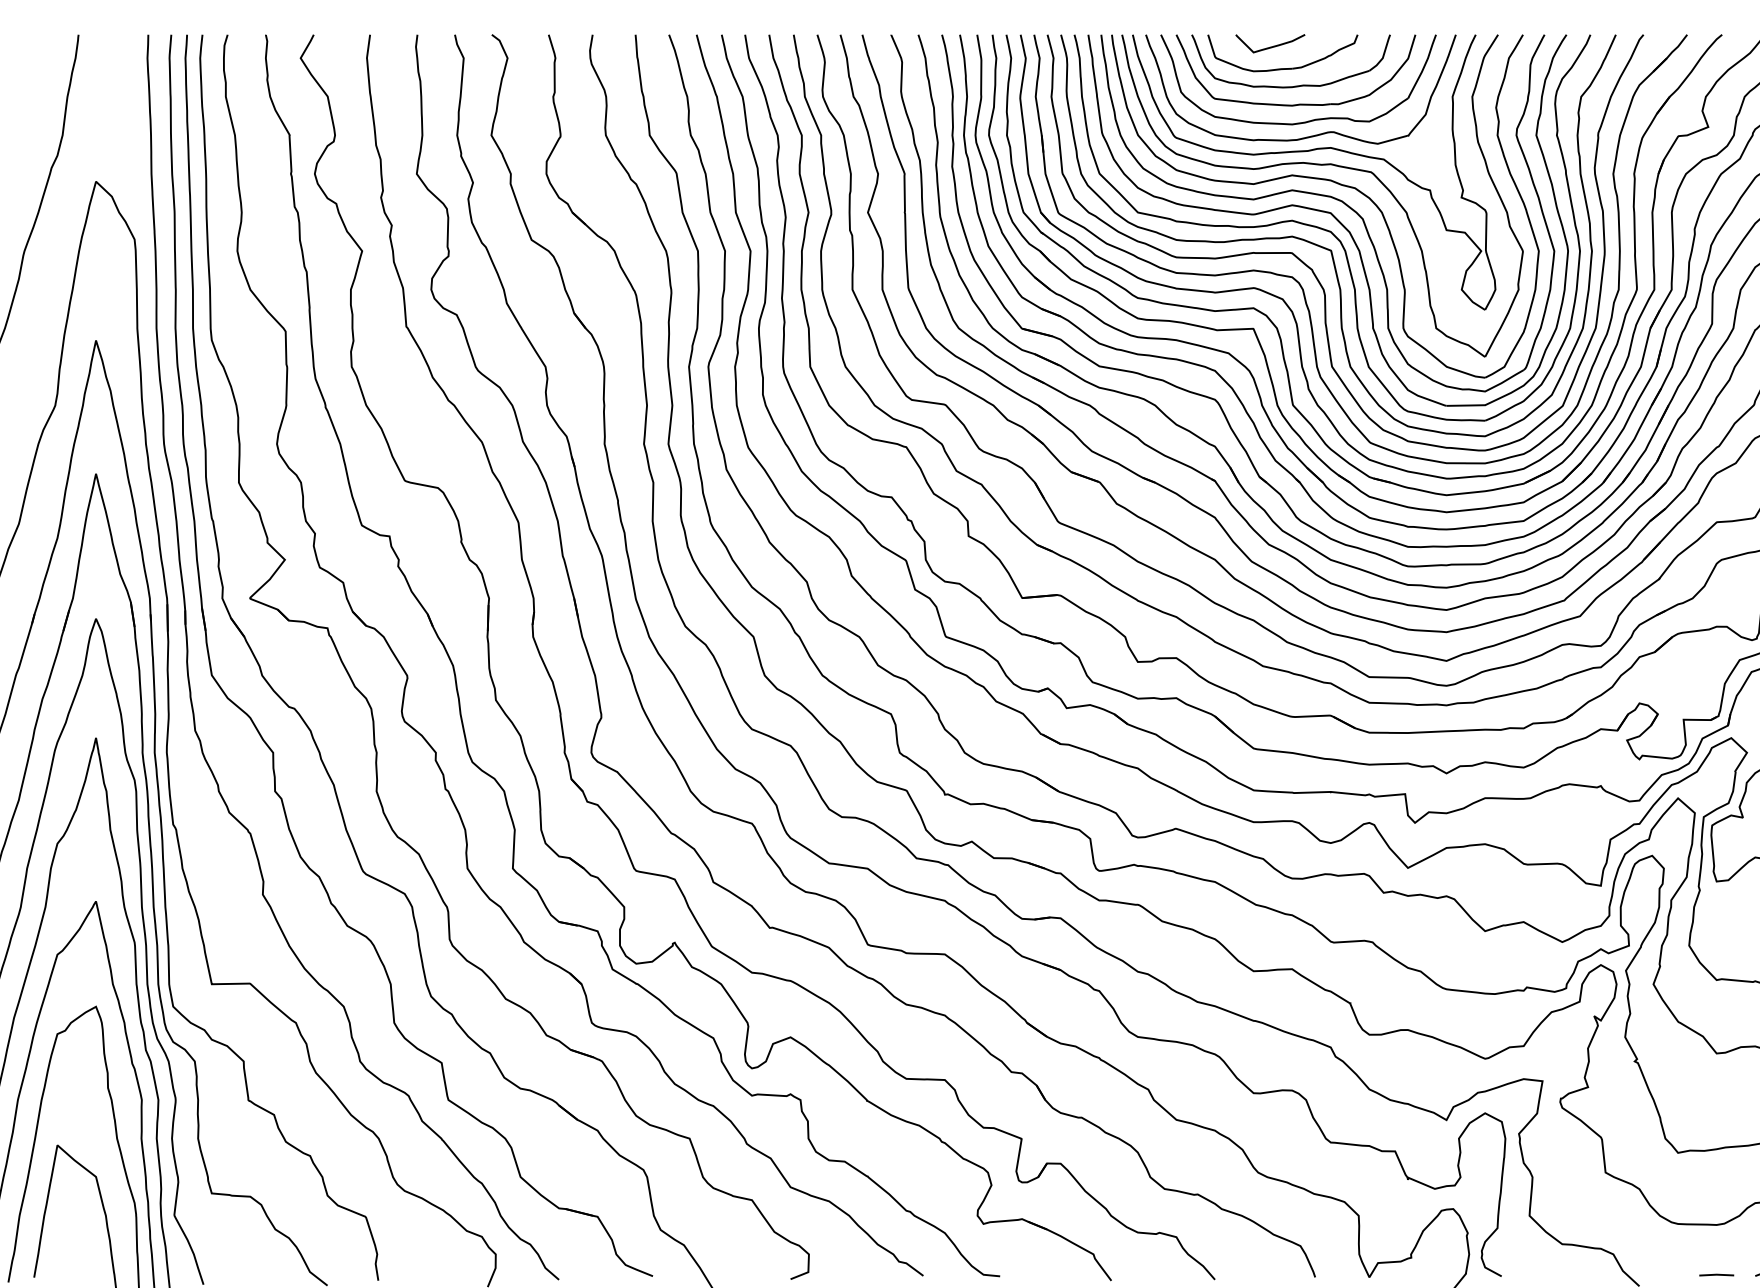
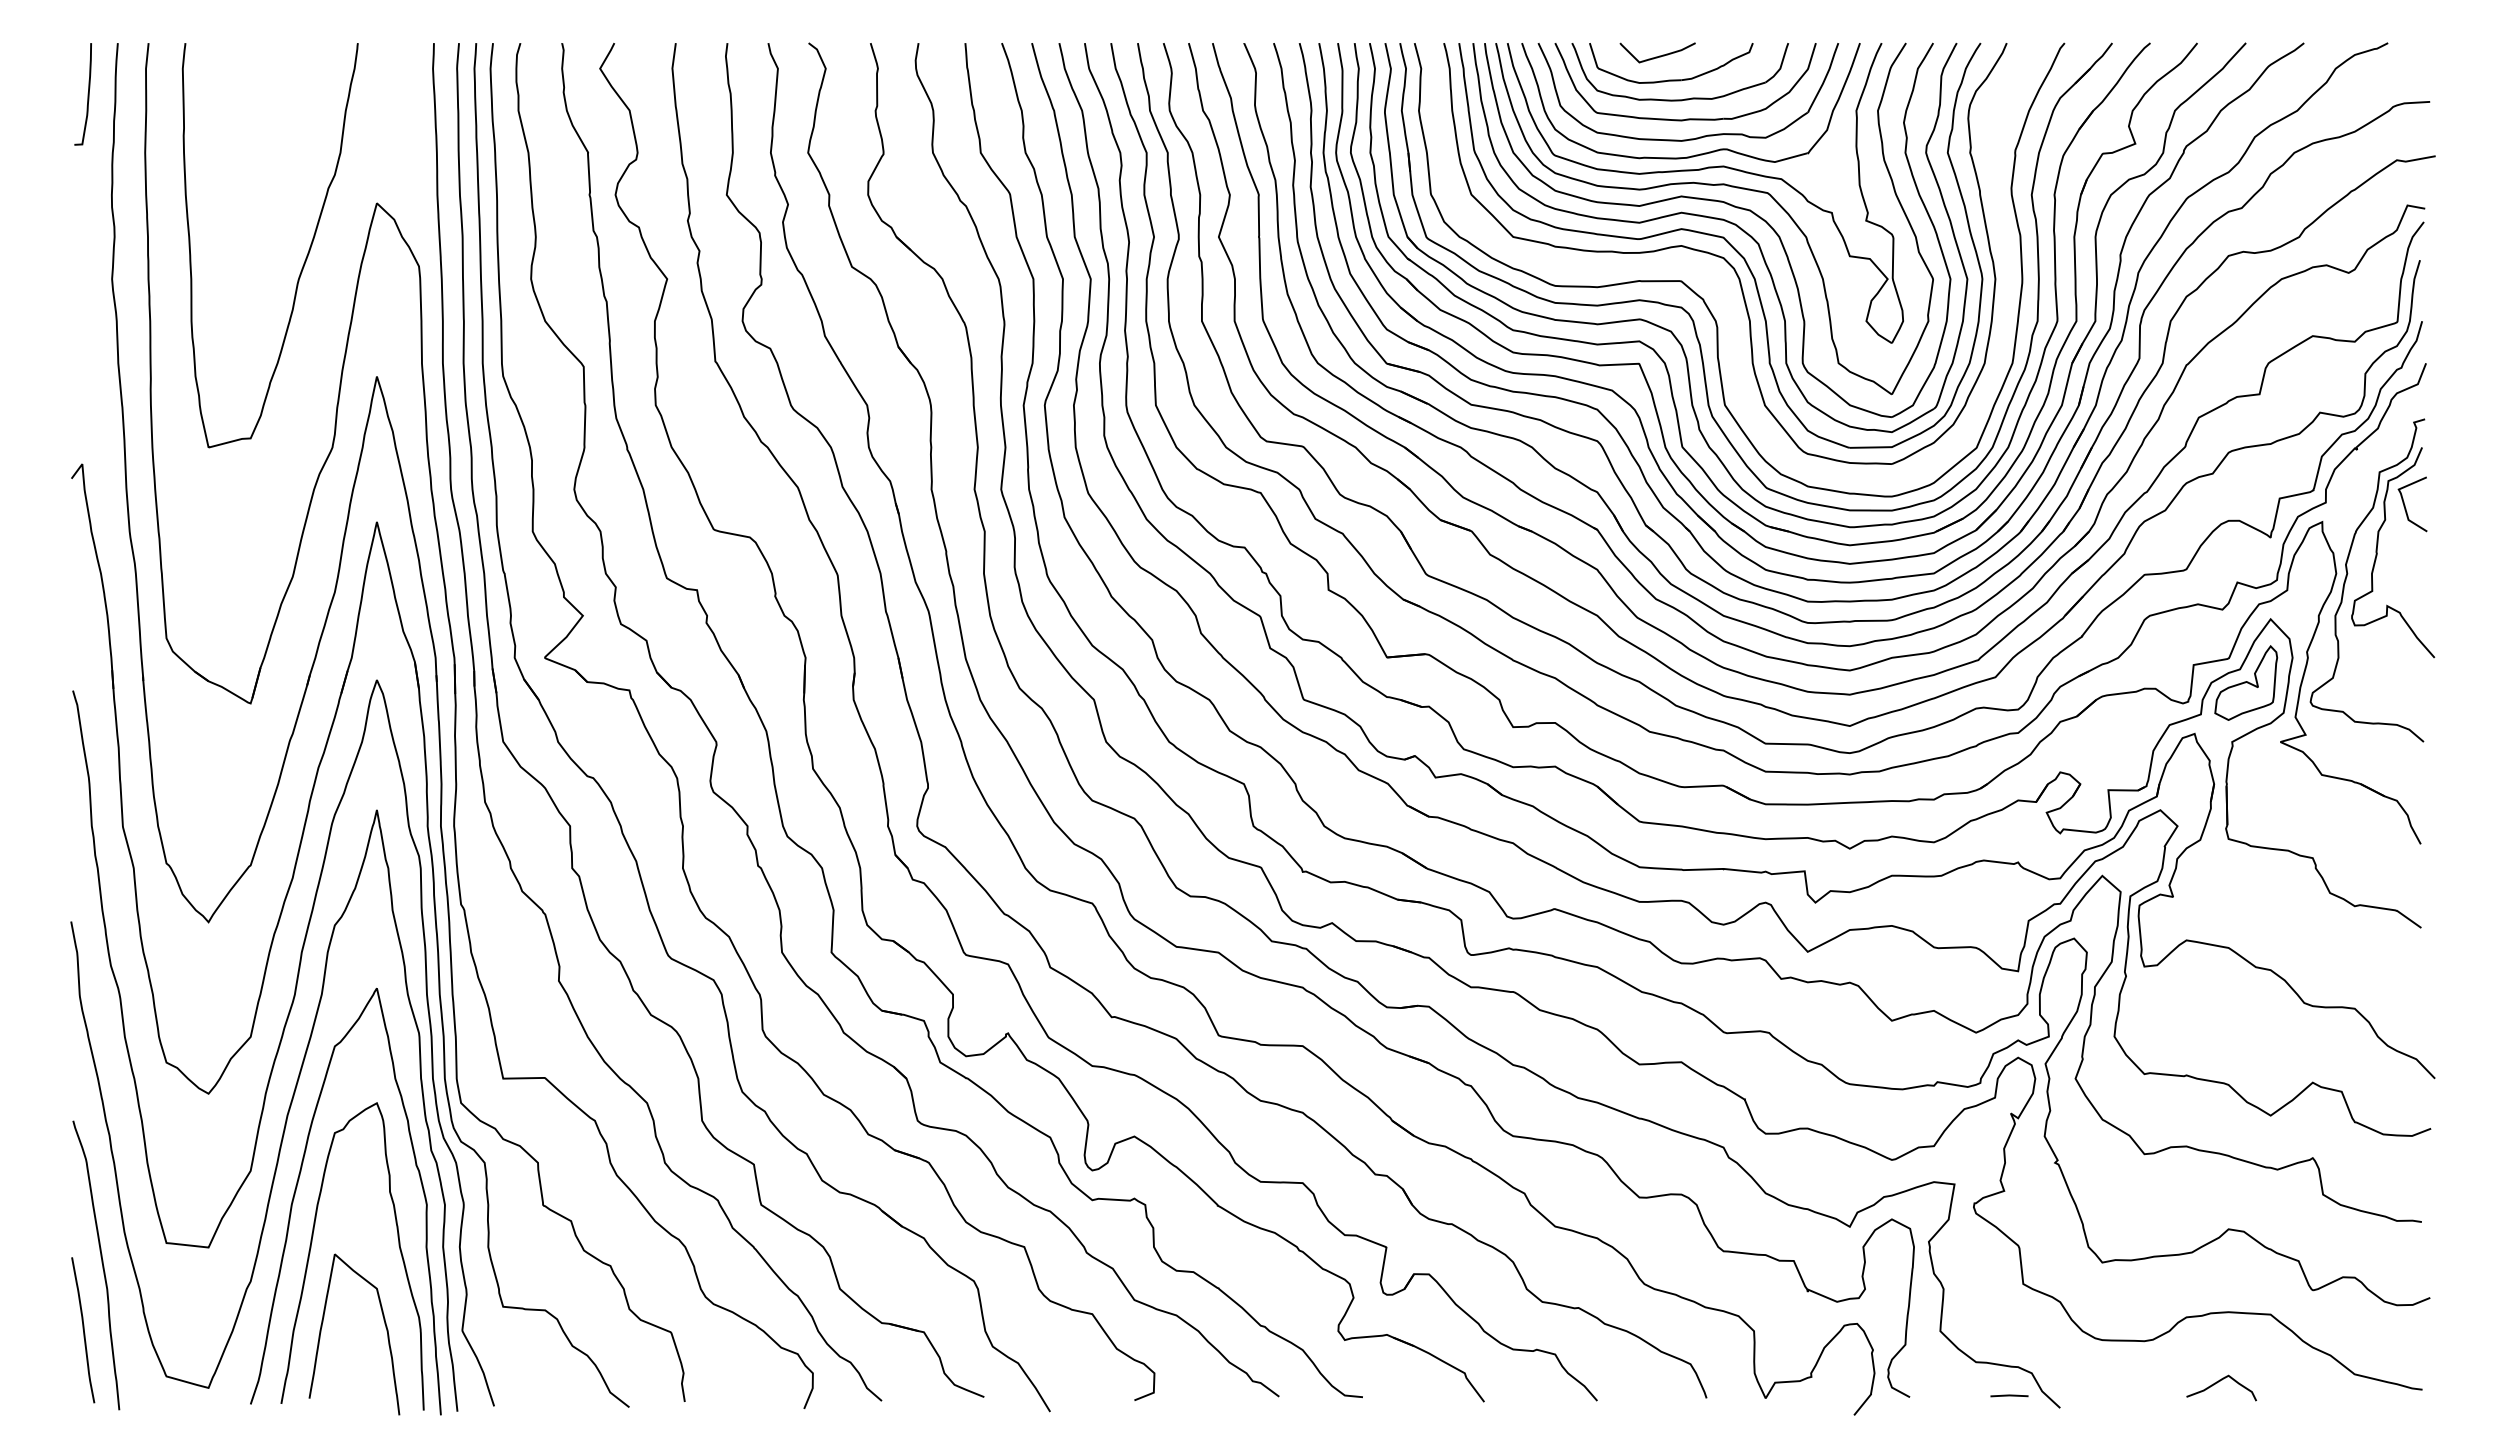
curve: (1331, 249) -> (1724, 277), removed
line: (1716, 1274) -> (2009, 1395), moved

